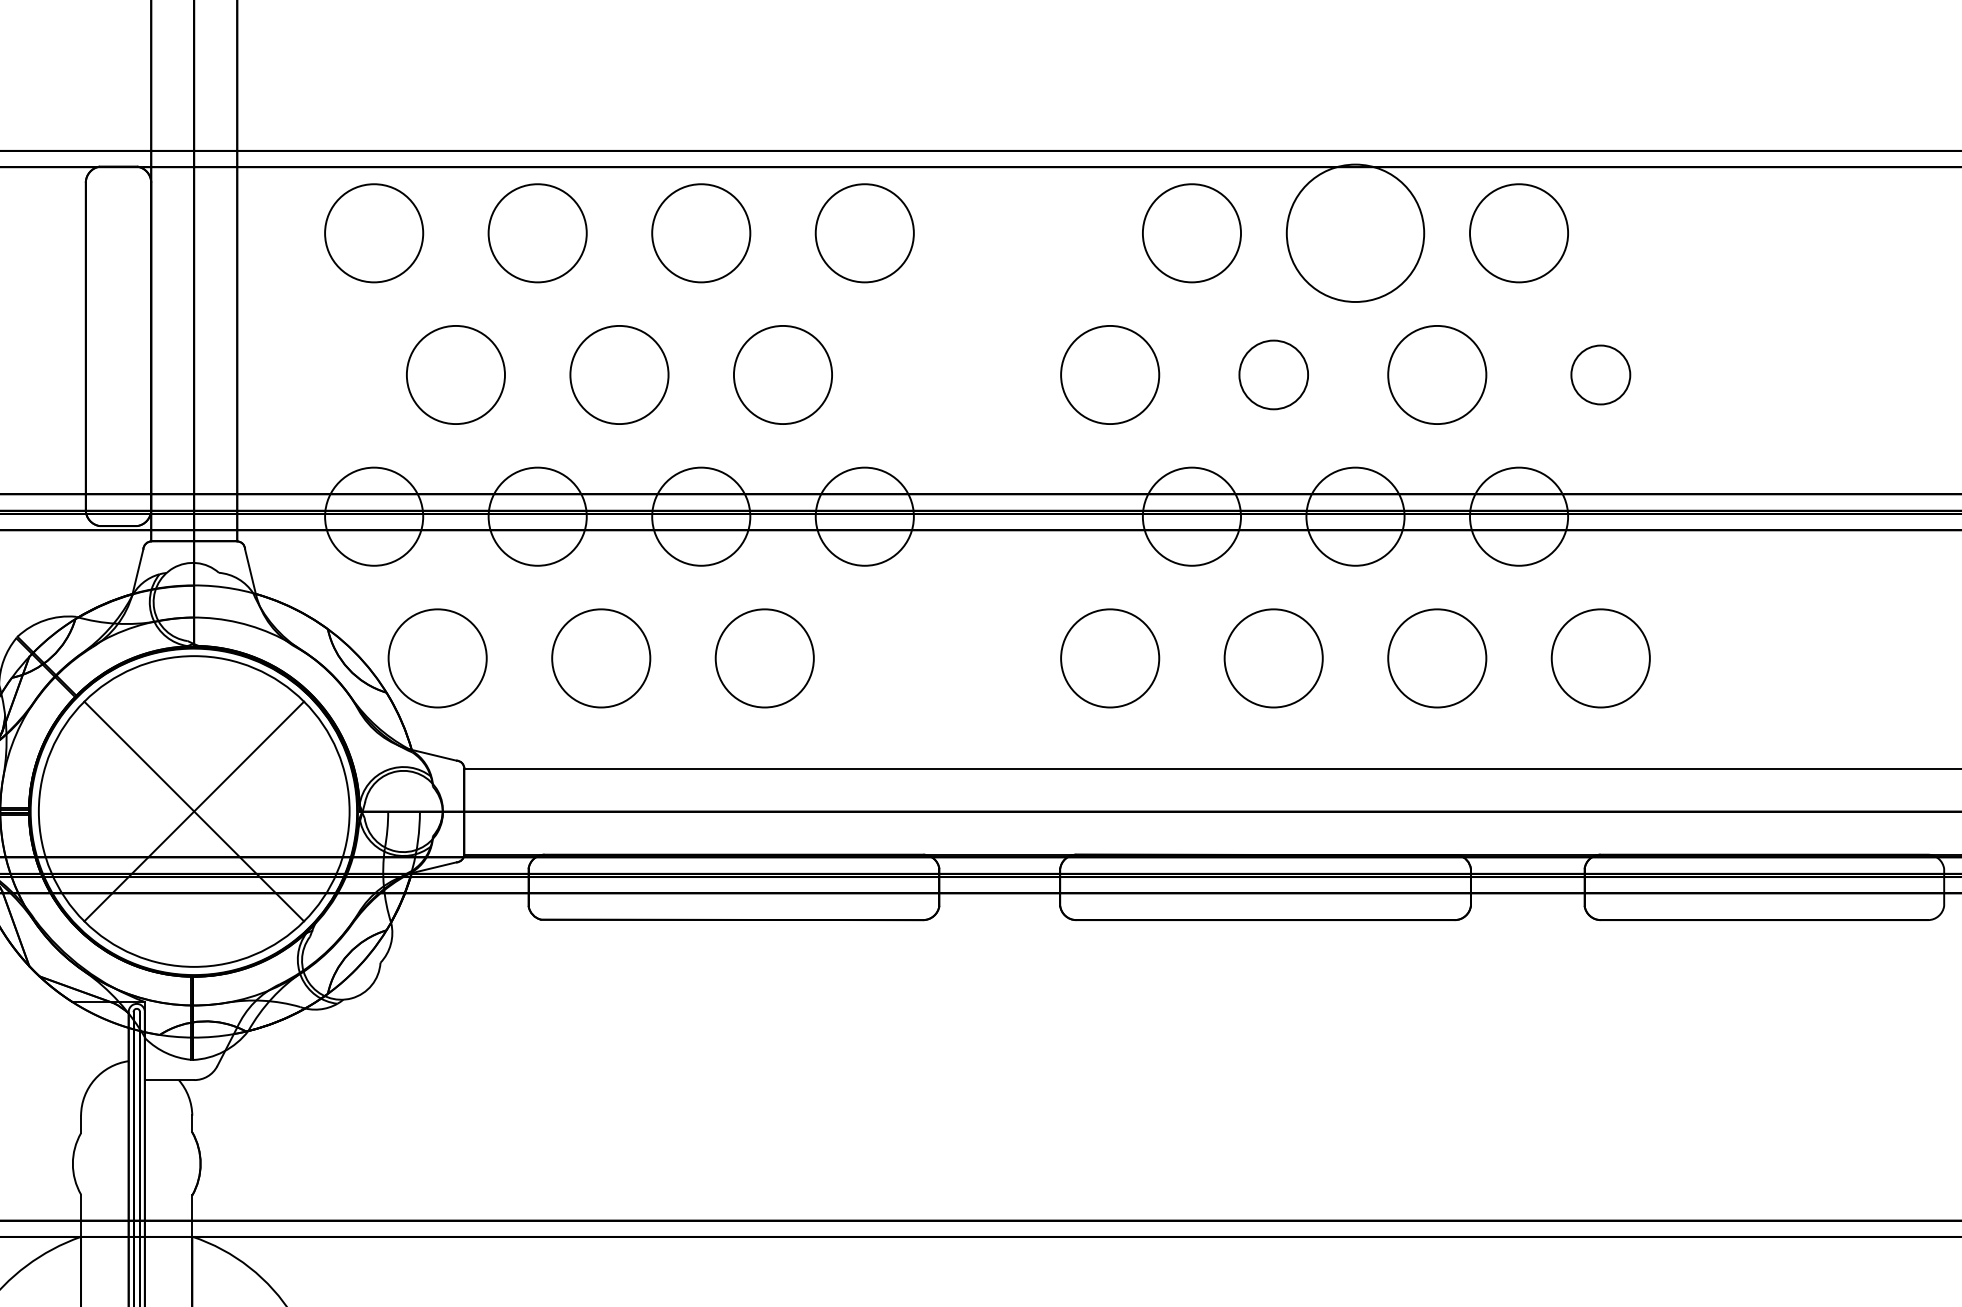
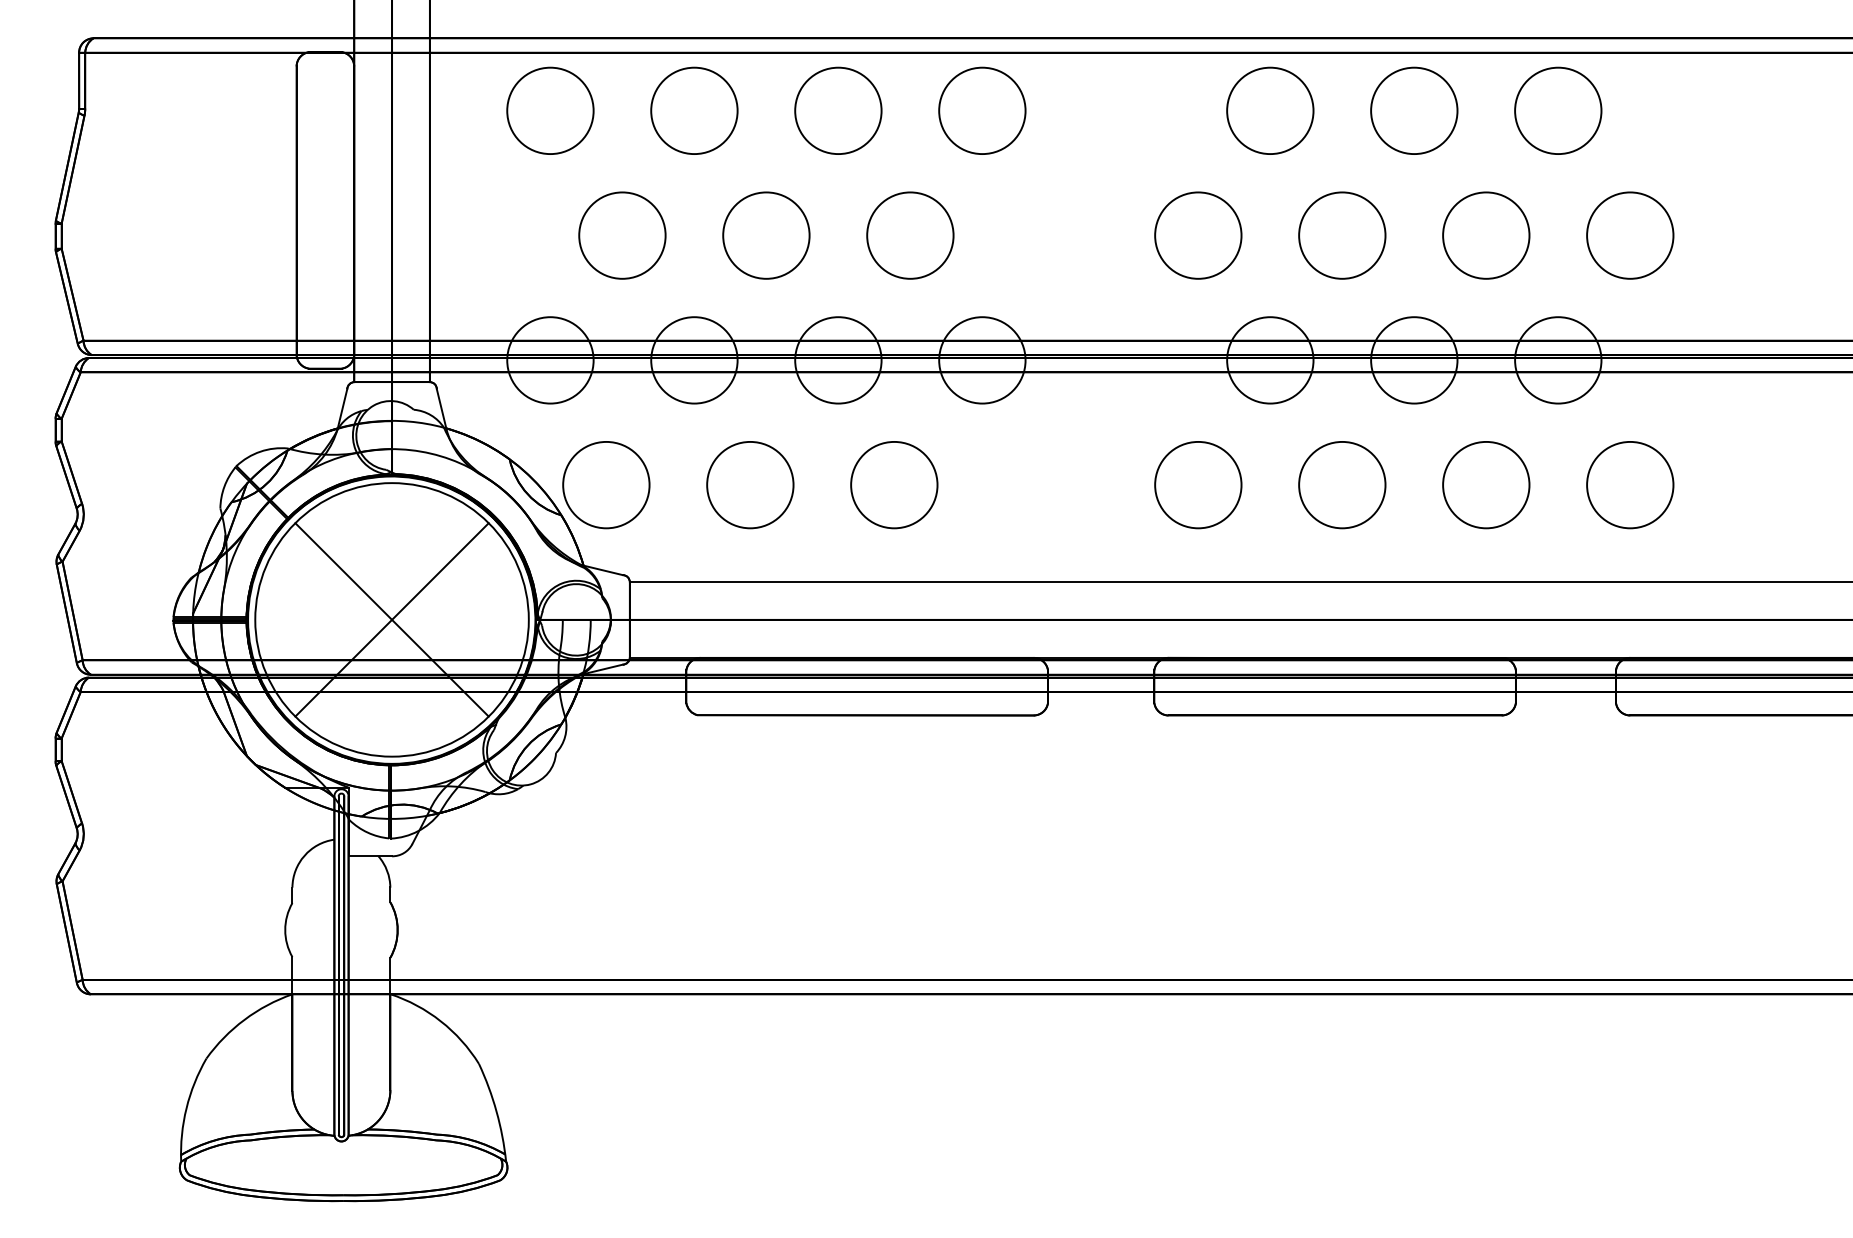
circle: (1355, 232) -> (1414, 110), size x0.71
circle: (1273, 374) -> (1342, 235), size x1.43
circle: (1601, 374) -> (1630, 235), size x1.67

